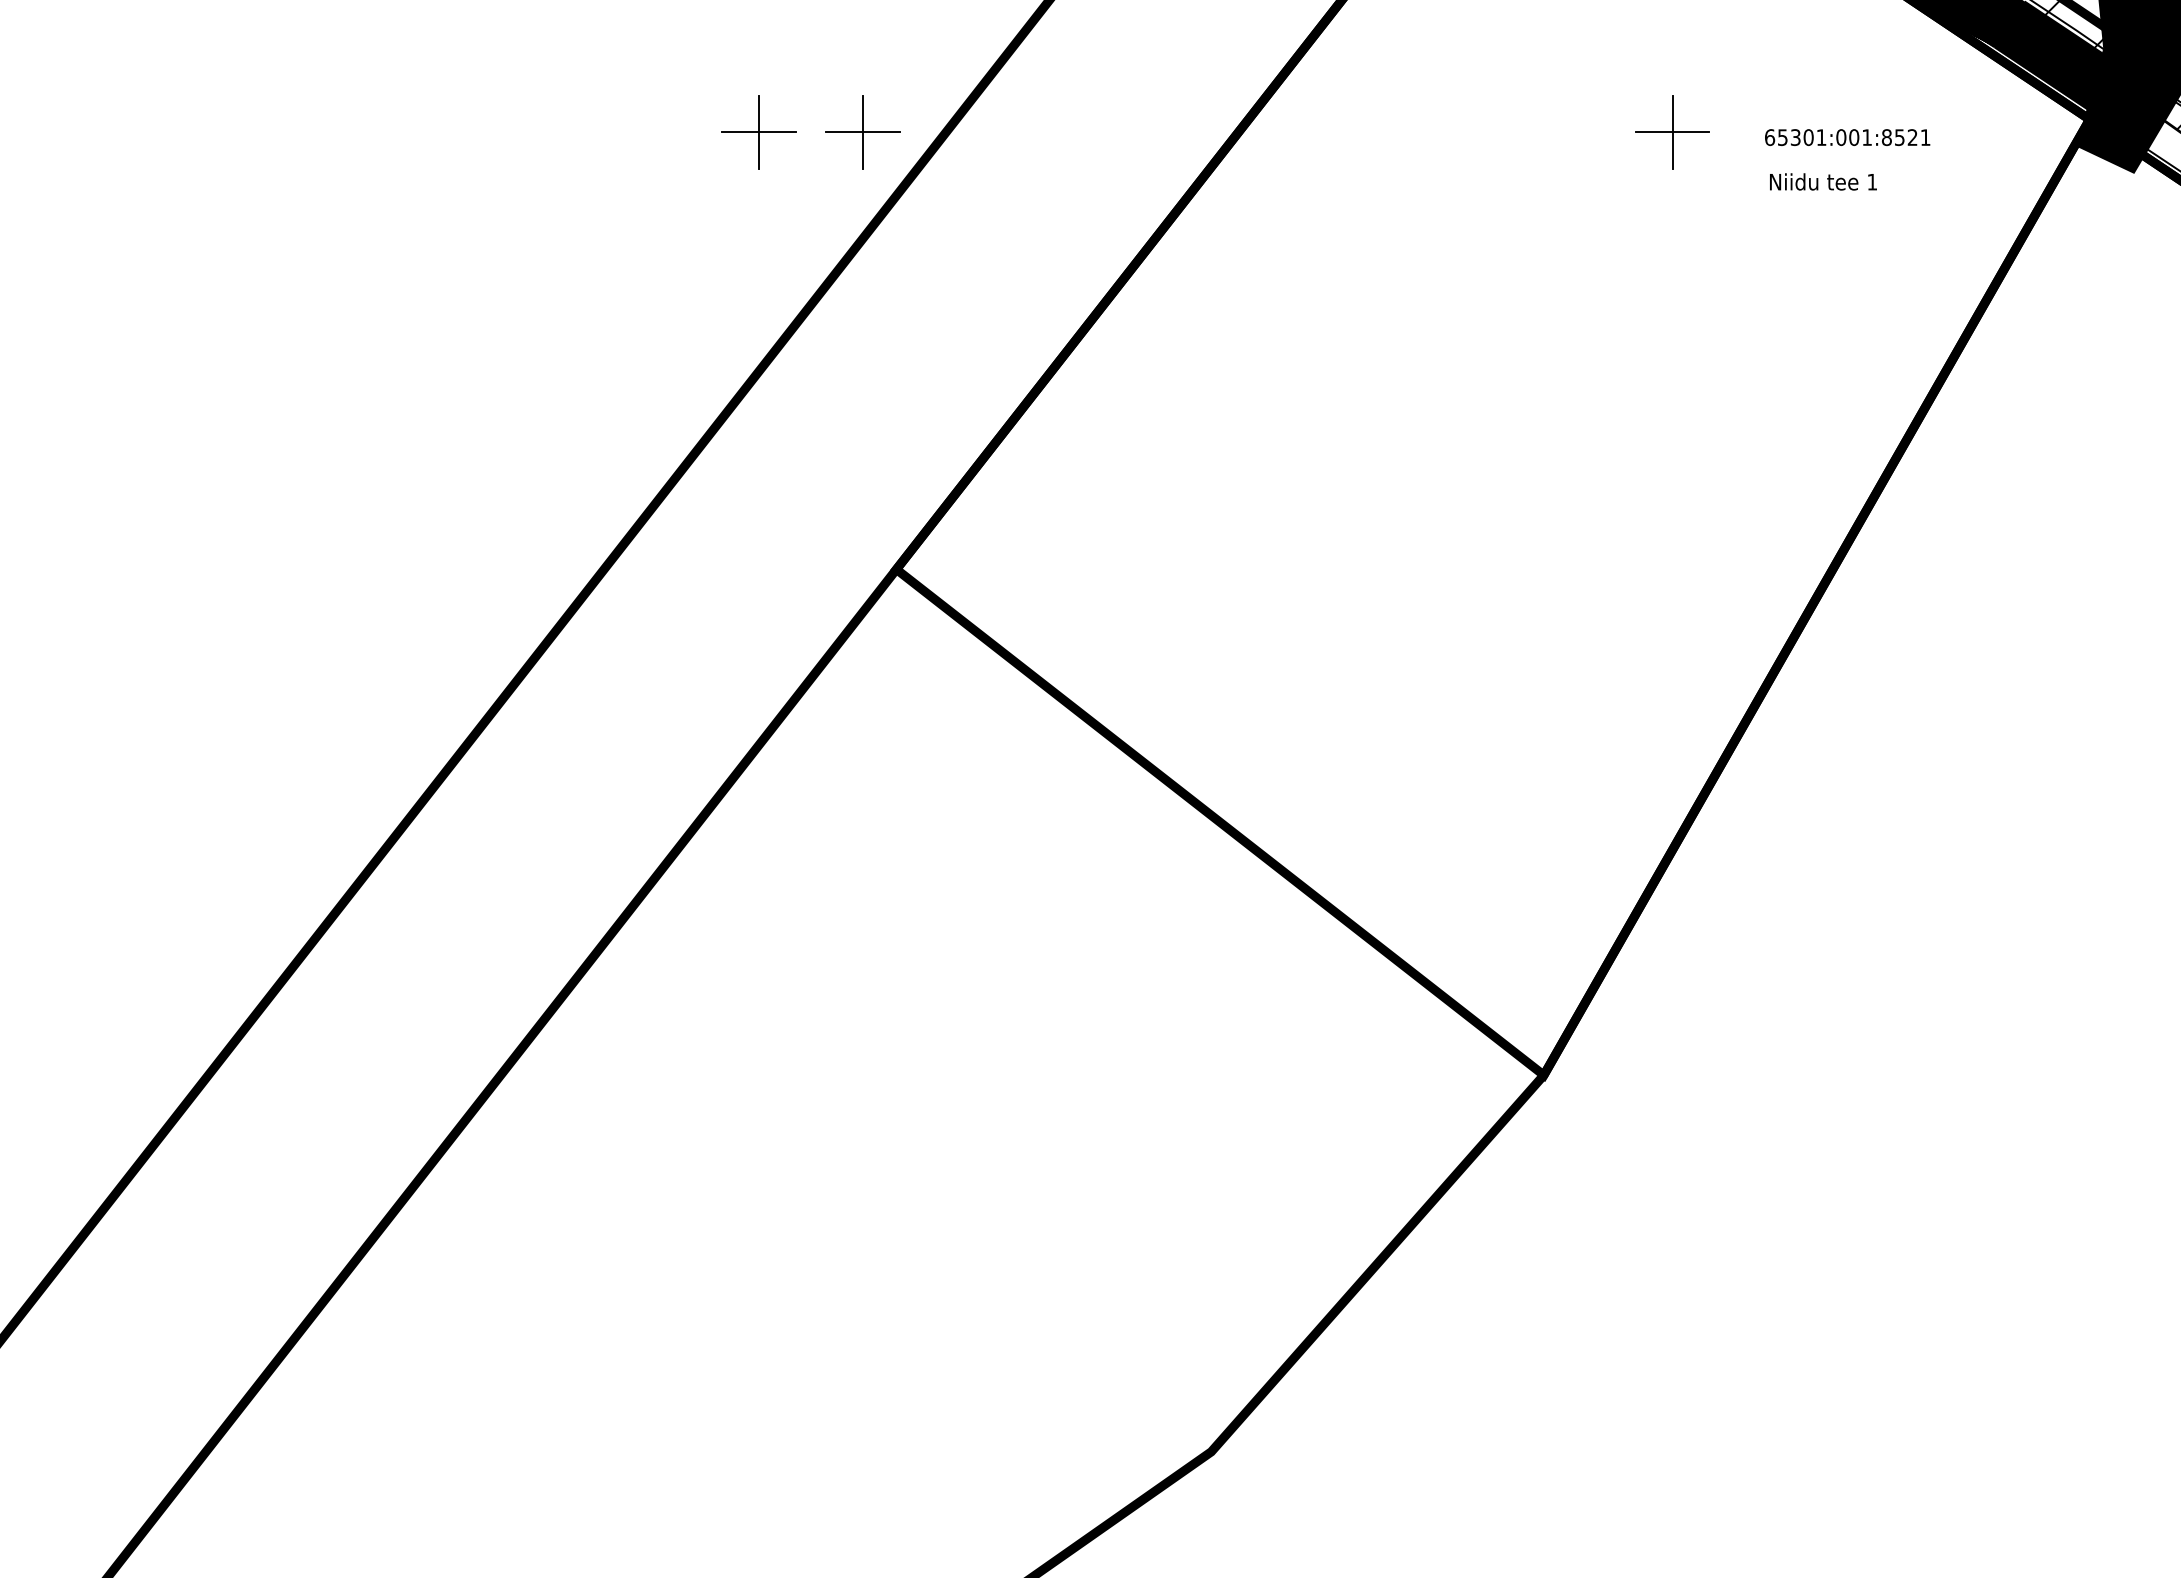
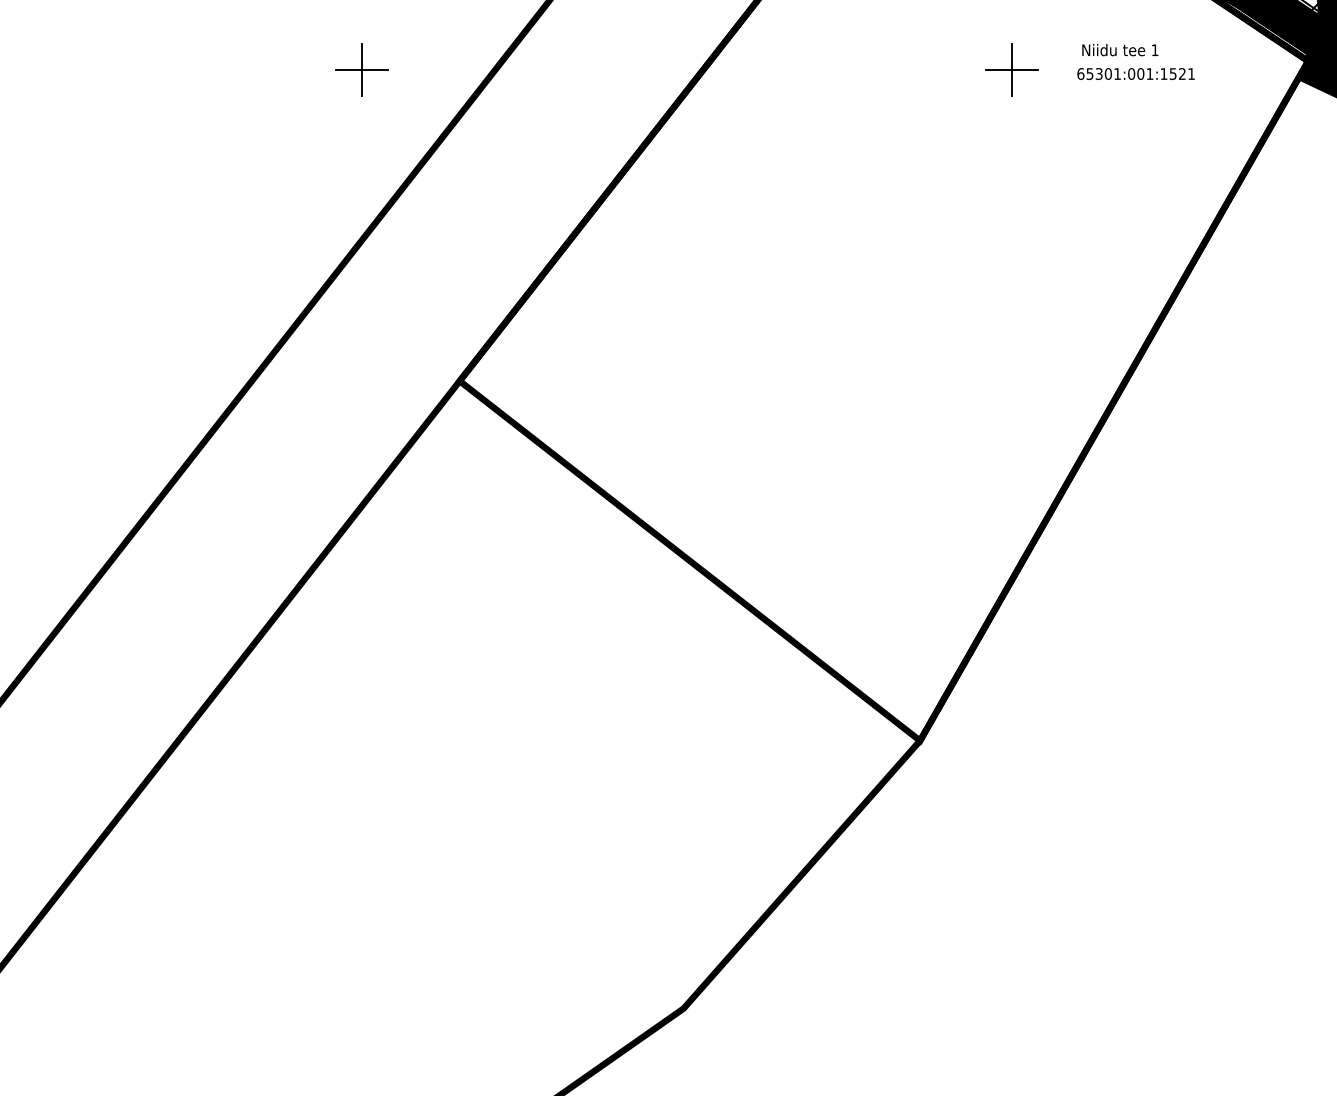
part: (862, 132) -> (435, 70), removed
text: (1886, 137) -> (1163, 73), 65301:001:8521 -> 65301:001:1521
text: (1823, 181) -> (1120, 49), moved

